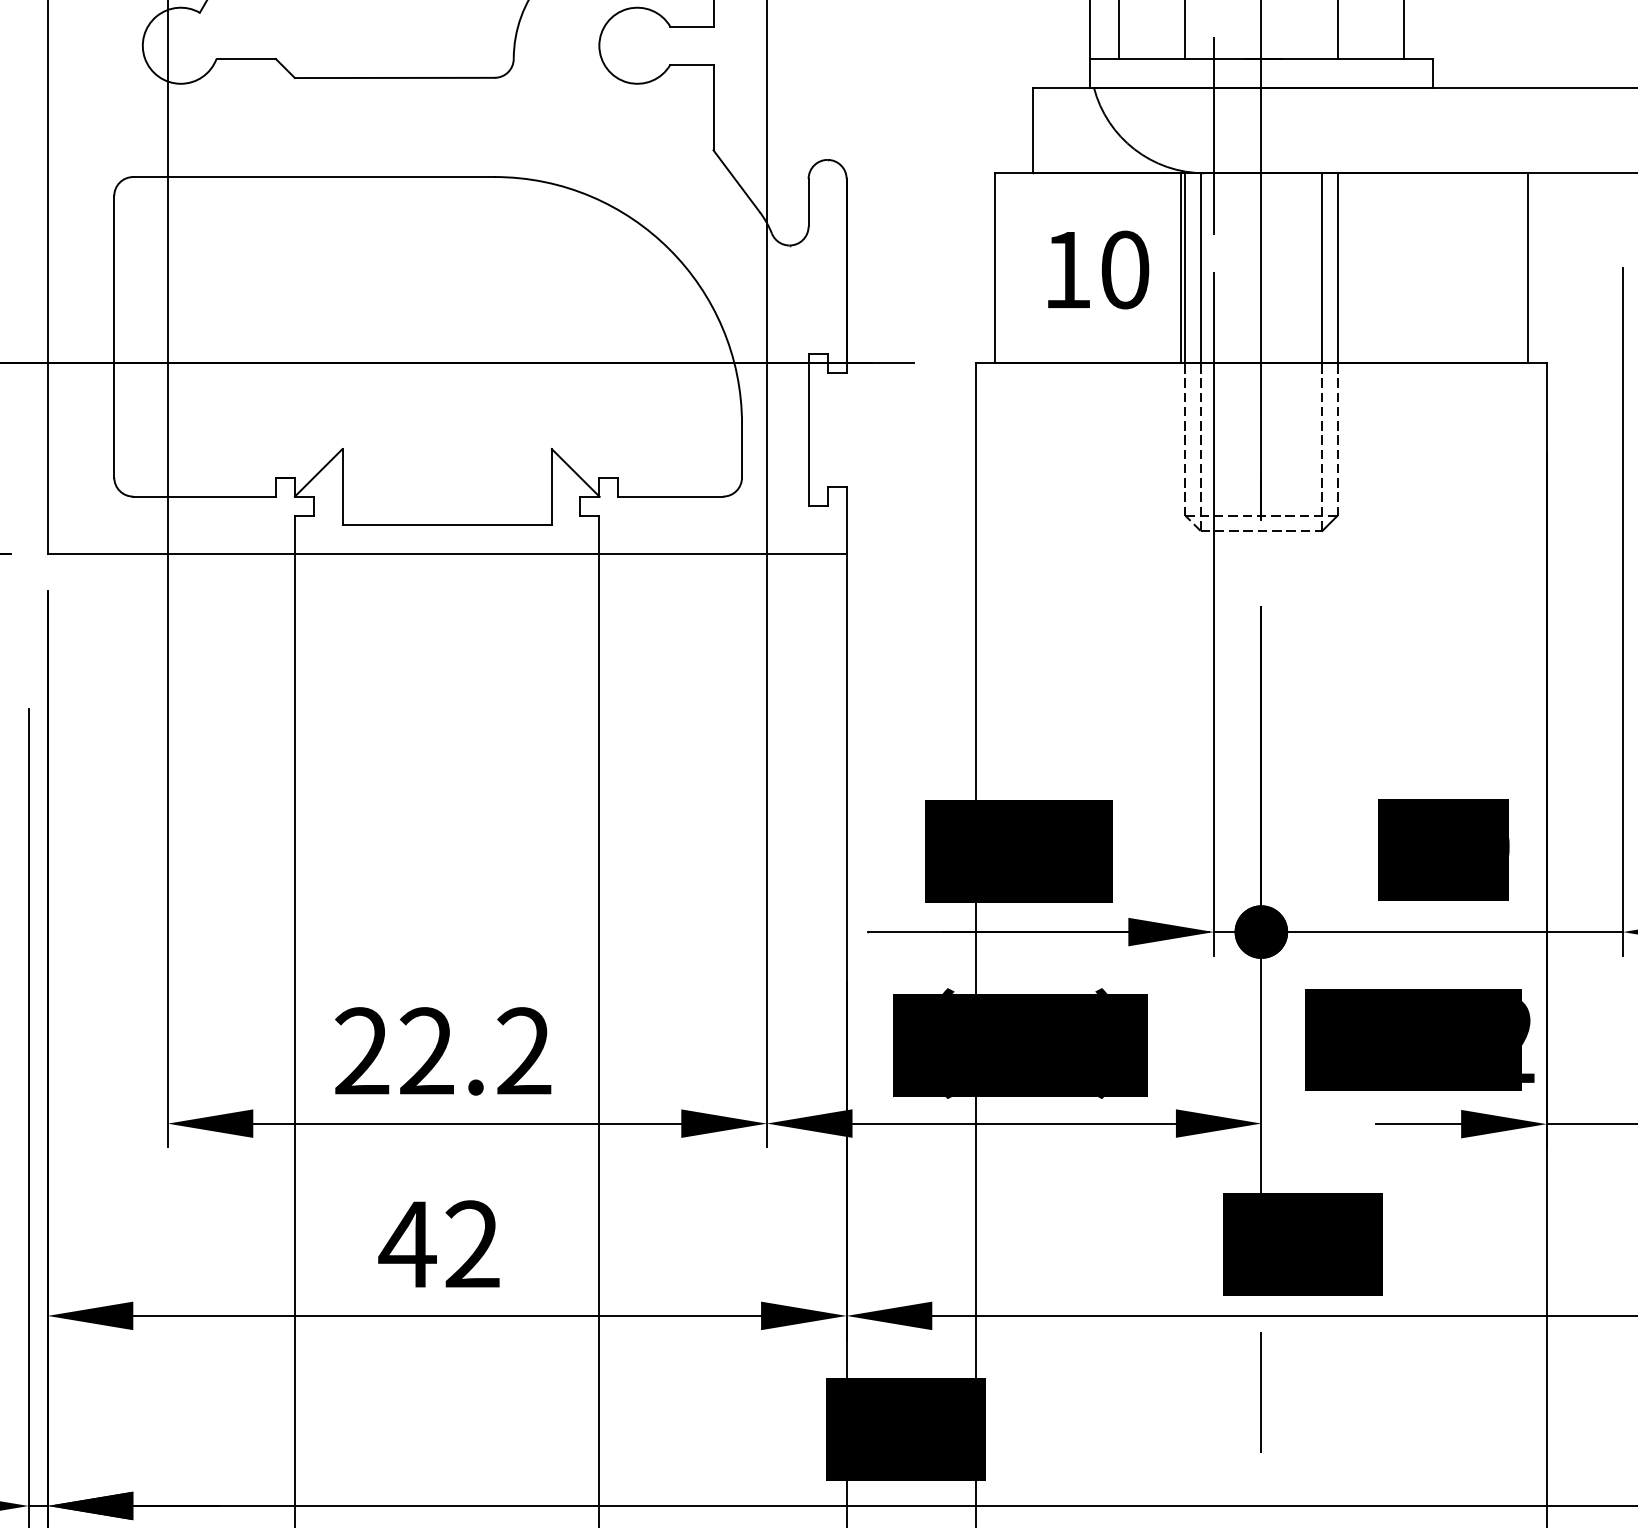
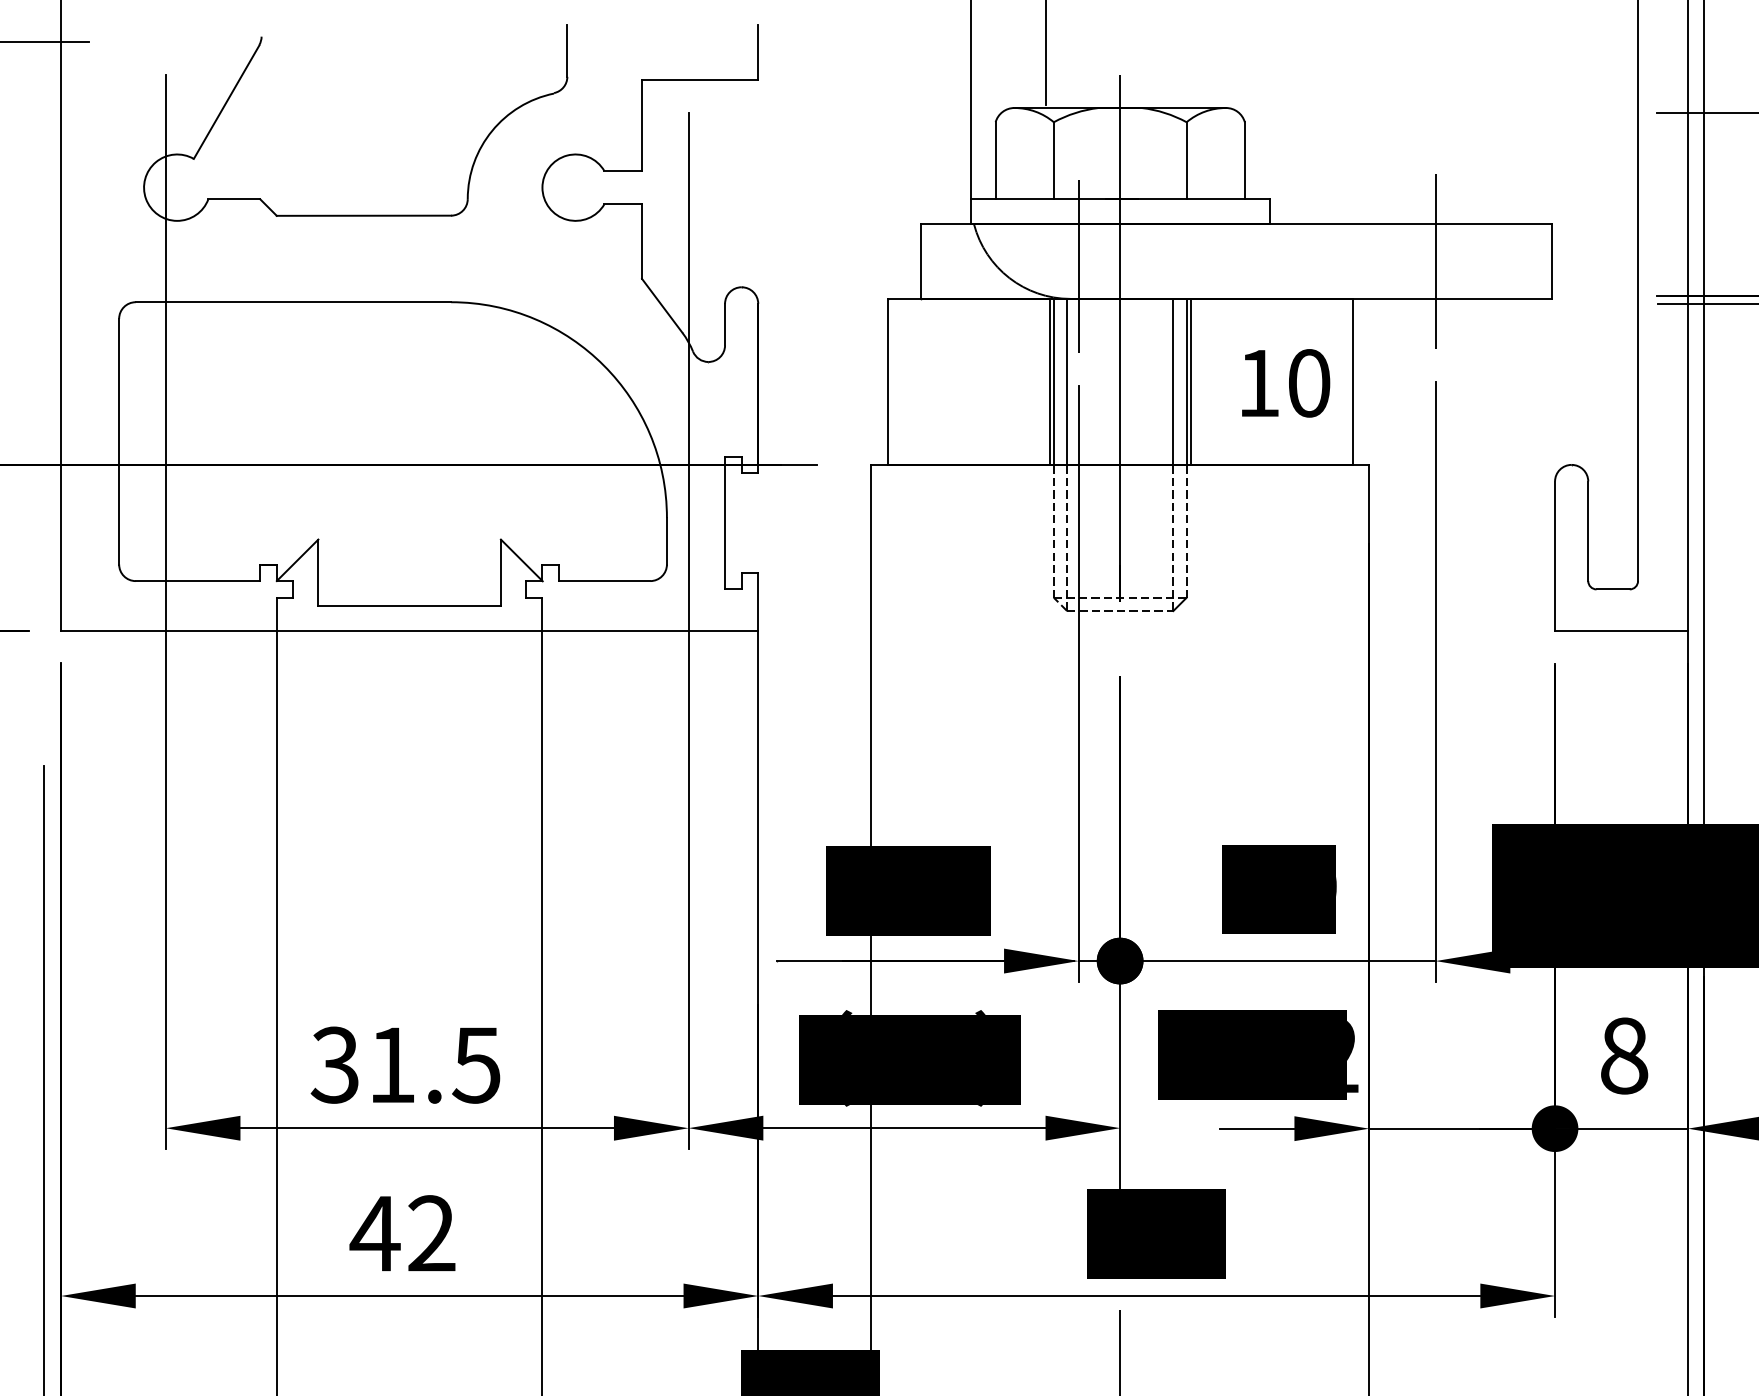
line: (1622, 130) -> (1435, 261), added
line: (1342, 267) -> (1190, 381), added
text: (1099, 270) -> (1286, 383), moved
text: (442, 1050) -> (405, 1064), 22.2 -> 31.5

